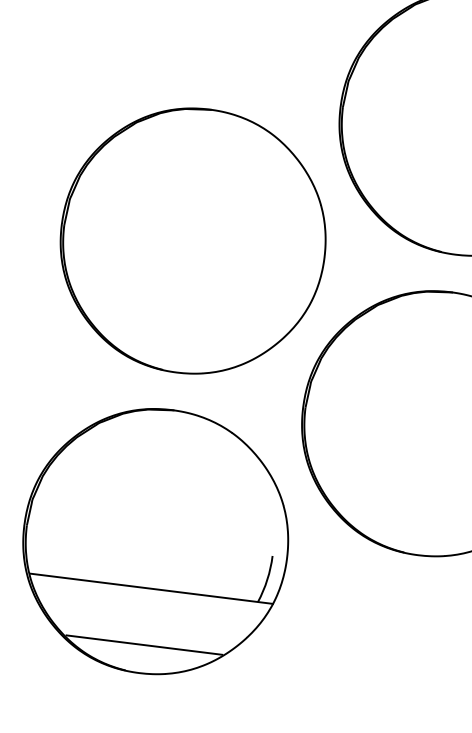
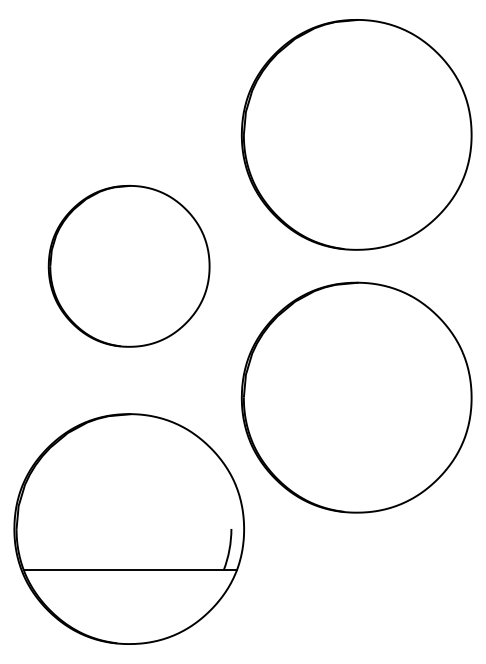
part: (192, 241) -> (128, 266), size x0.7
line: (144, 645) -> (130, 619), removed

